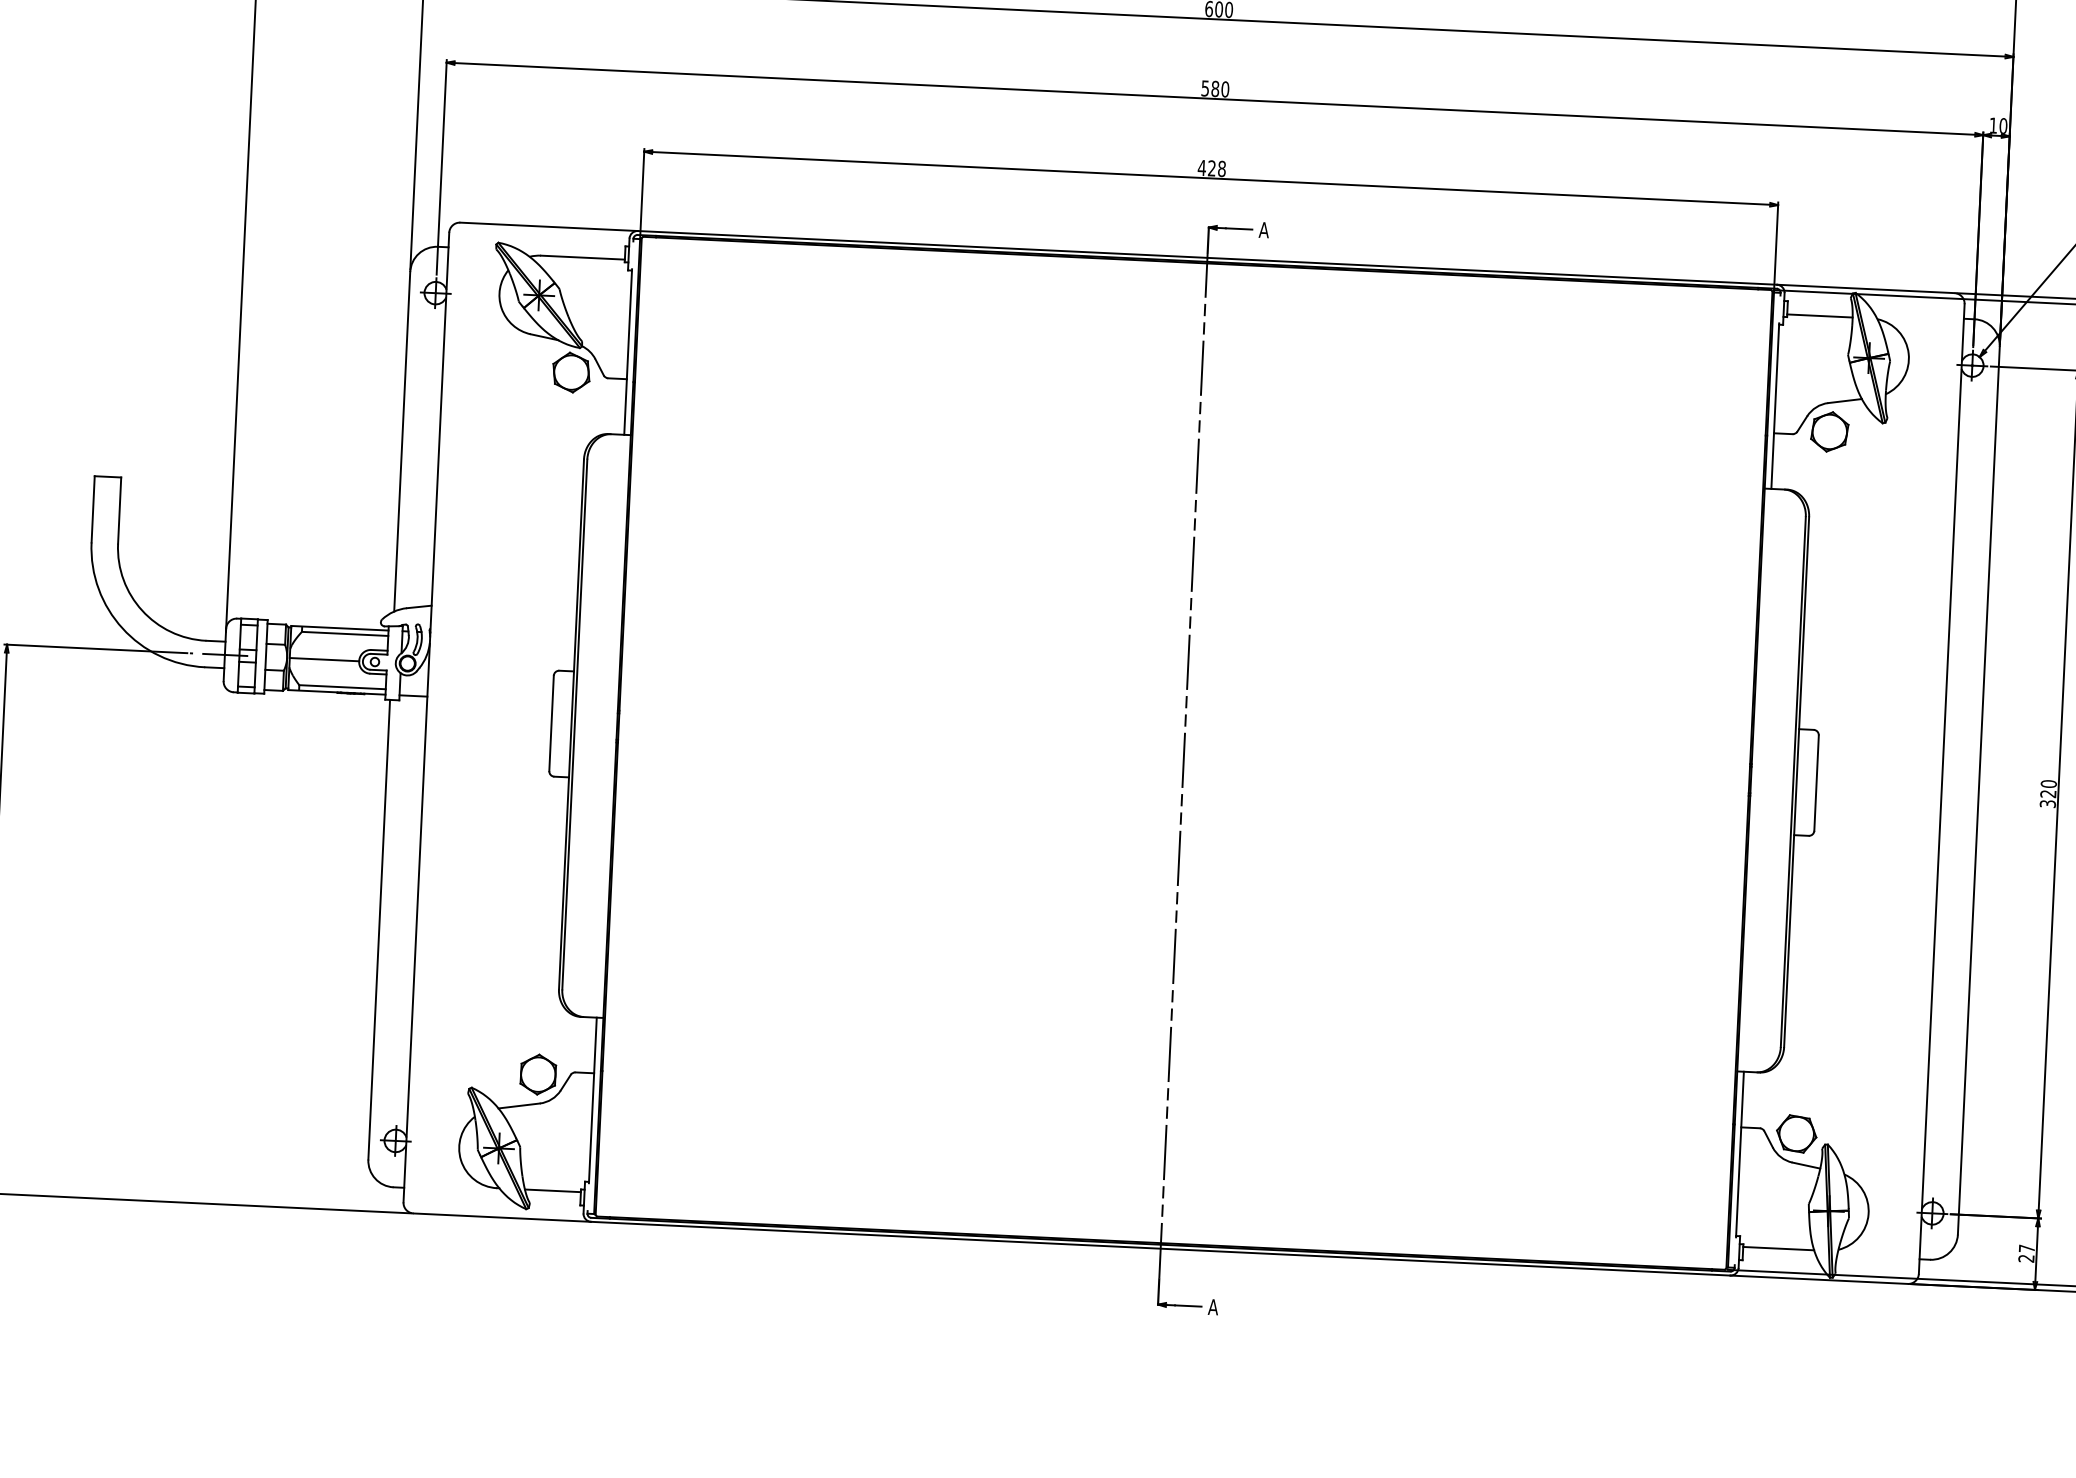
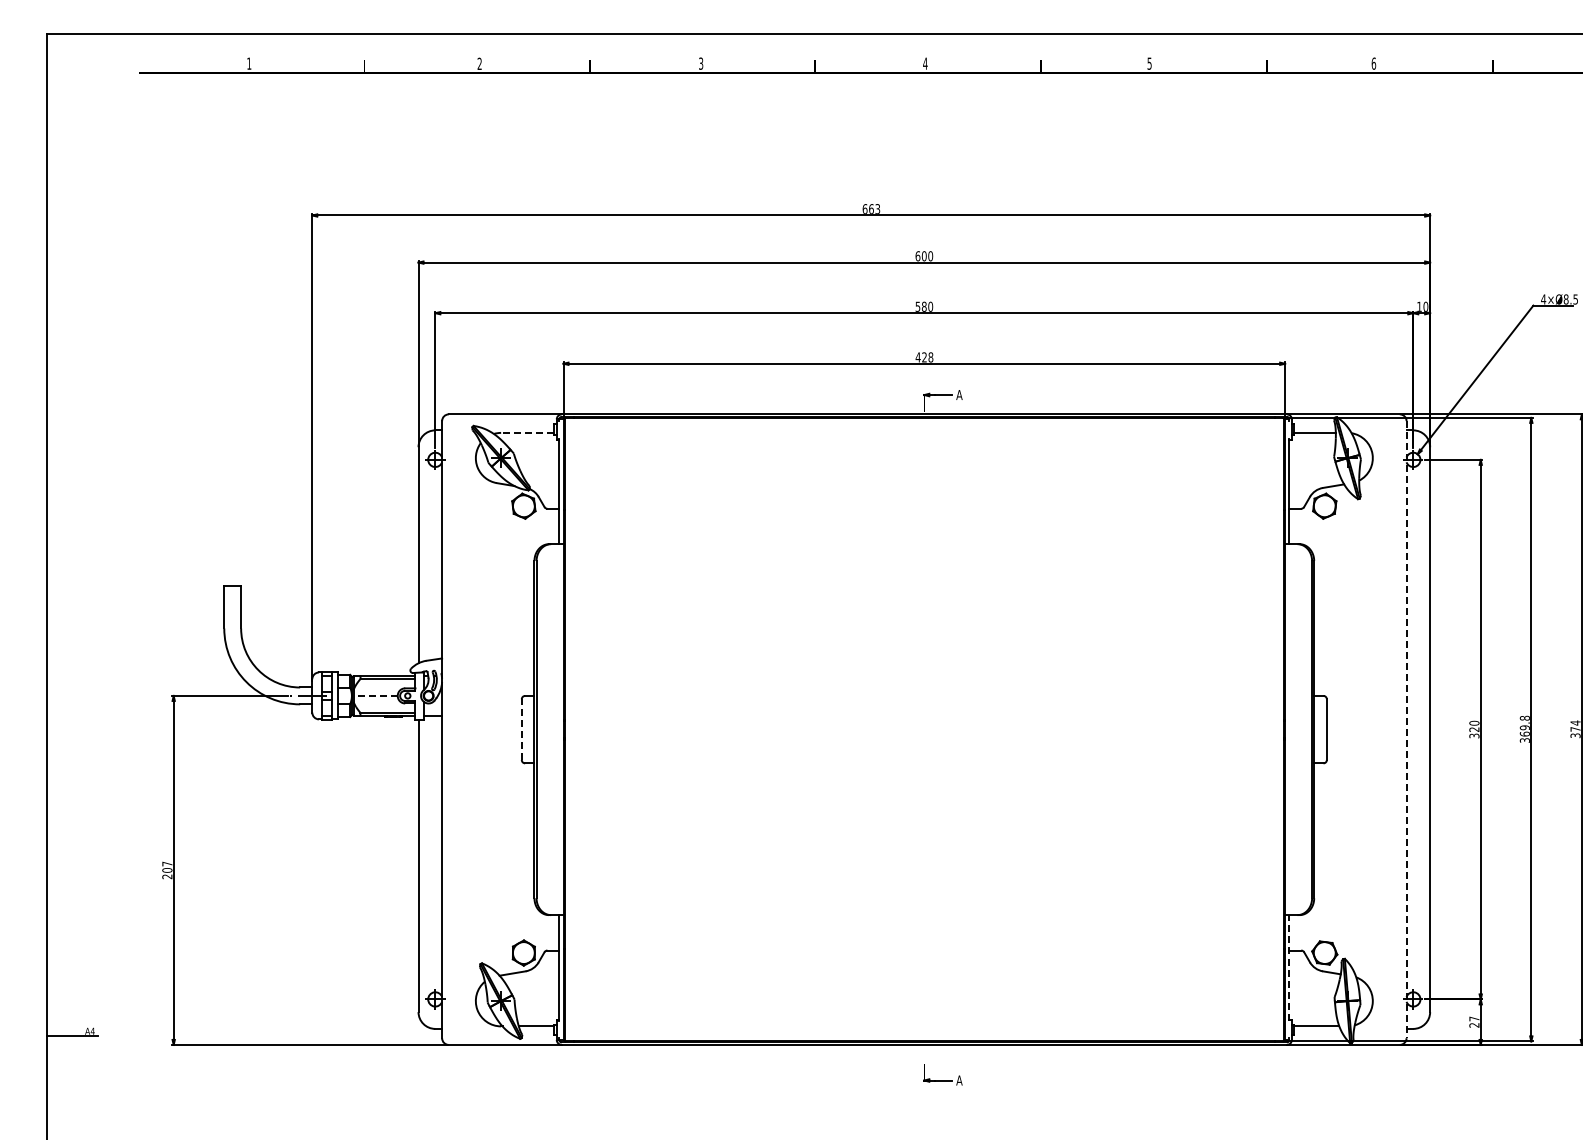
line: (582, 256) -> (527, 432), solid -> dashed
line: (324, 658) -> (375, 695), solid -> dashed
line: (551, 723) -> (521, 729), solid -> dashed
line: (1183, 765) -> (924, 737), removed
line: (1941, 788) -> (1406, 729), solid -> dashed
line: (1740, 1154) -> (1289, 967), solid -> dashed

